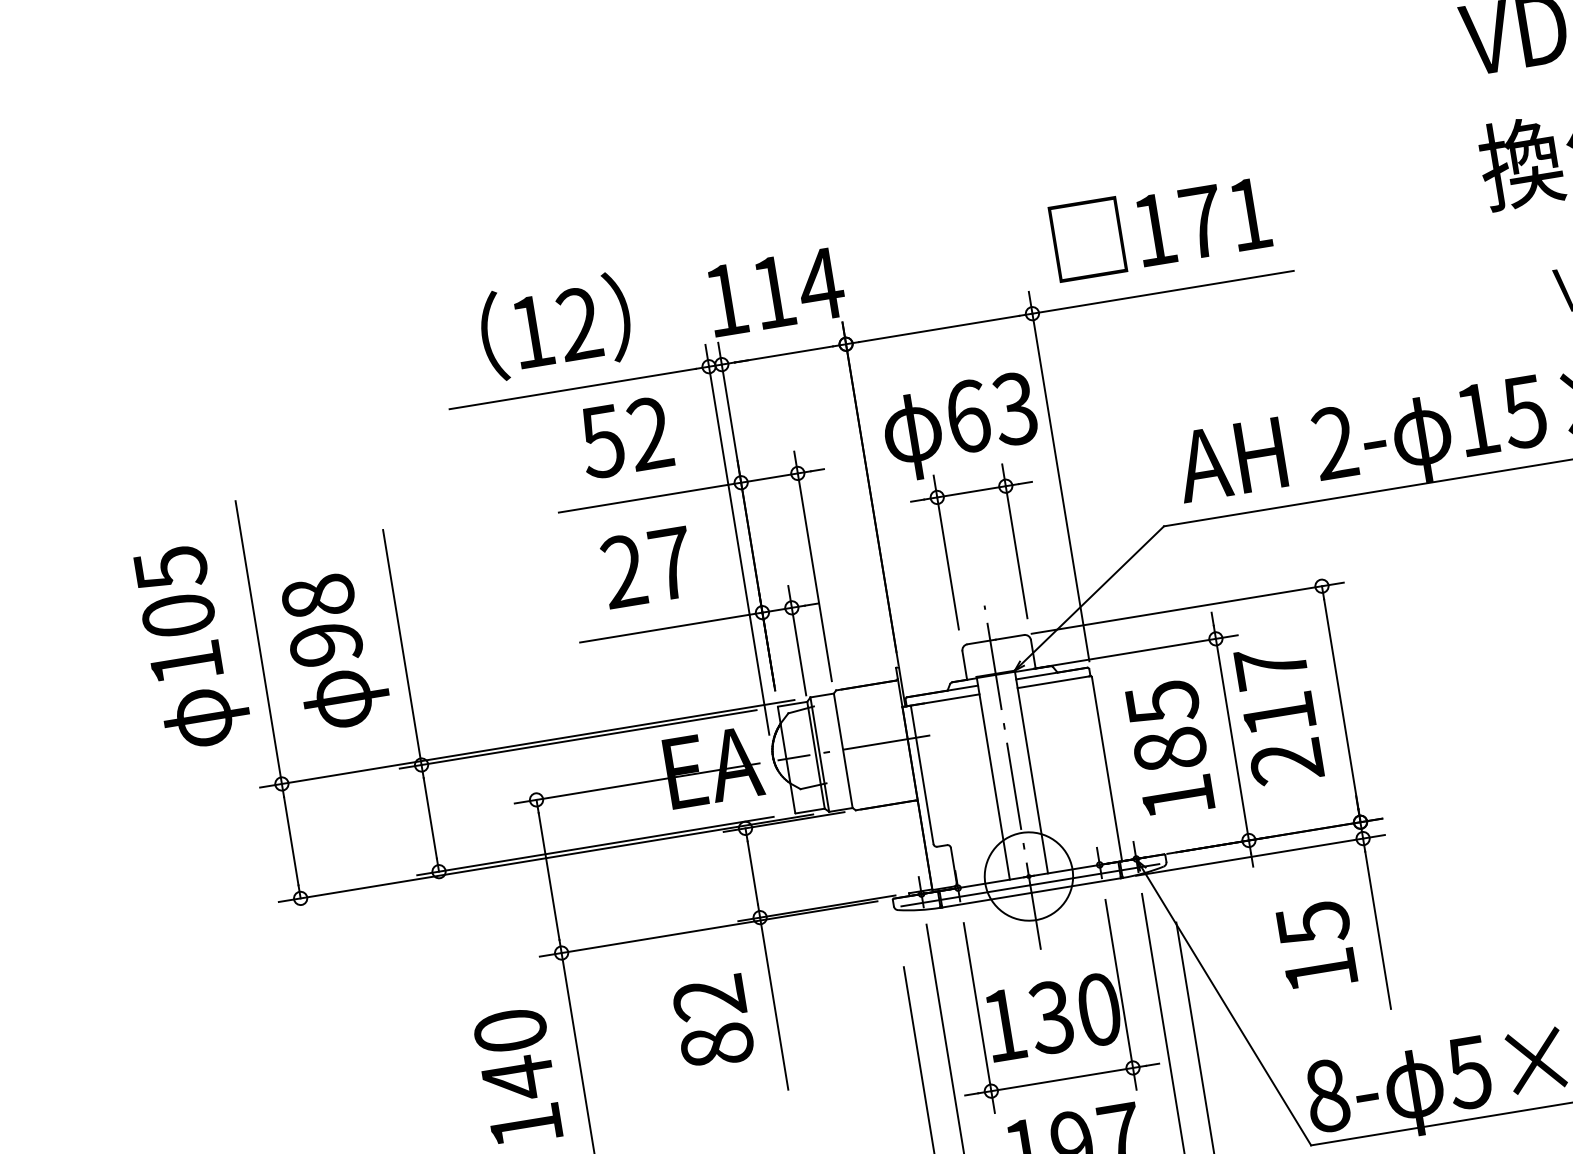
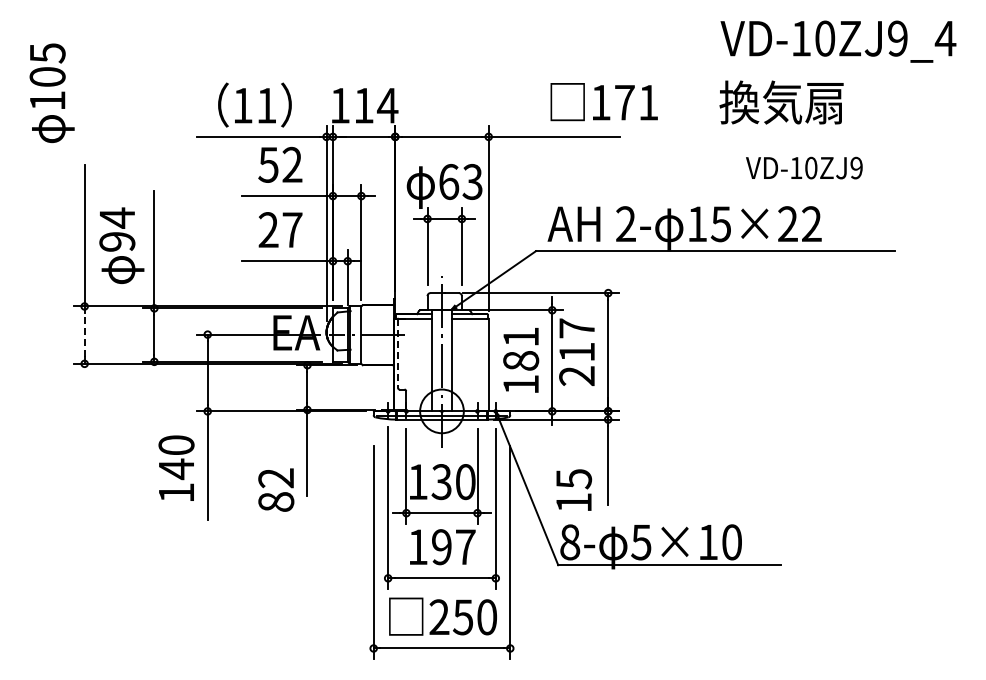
text: (1159, 228) -> (603, 102), moved
text: (578, 323) -> (266, 105), 12 -> 11
text: (318, 595) -> (117, 217), 98 -> 94
text: (191, 647) -> (51, 93), moved
text: (1163, 703) -> (521, 337), 185 -> 181
line: (923, 775) -> (398, 353), solid -> dashed
line: (290, 839) -> (84, 334), solid -> dashed
text: (1317, 944) -> (574, 489), moved
text: (713, 1020) -> (276, 489), moved

